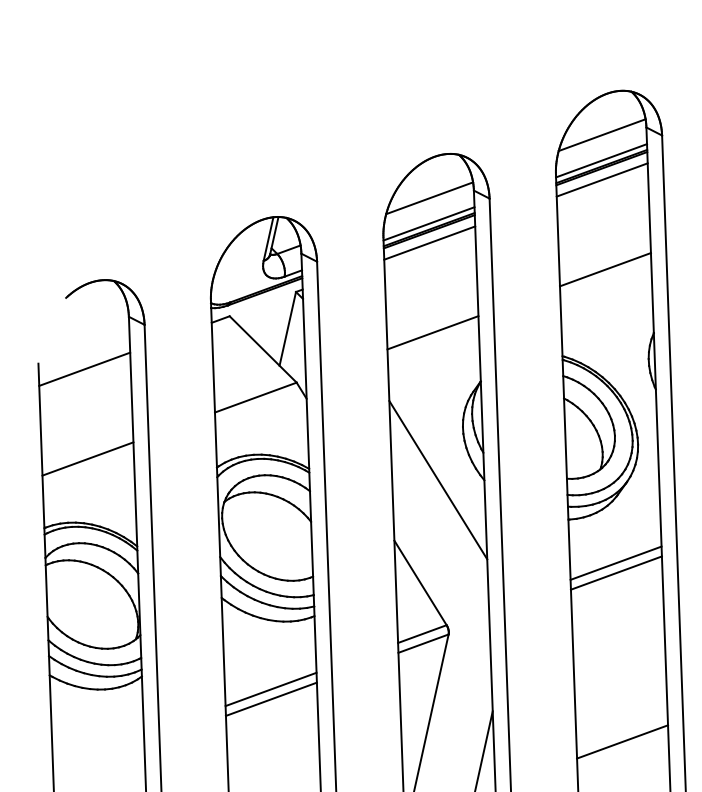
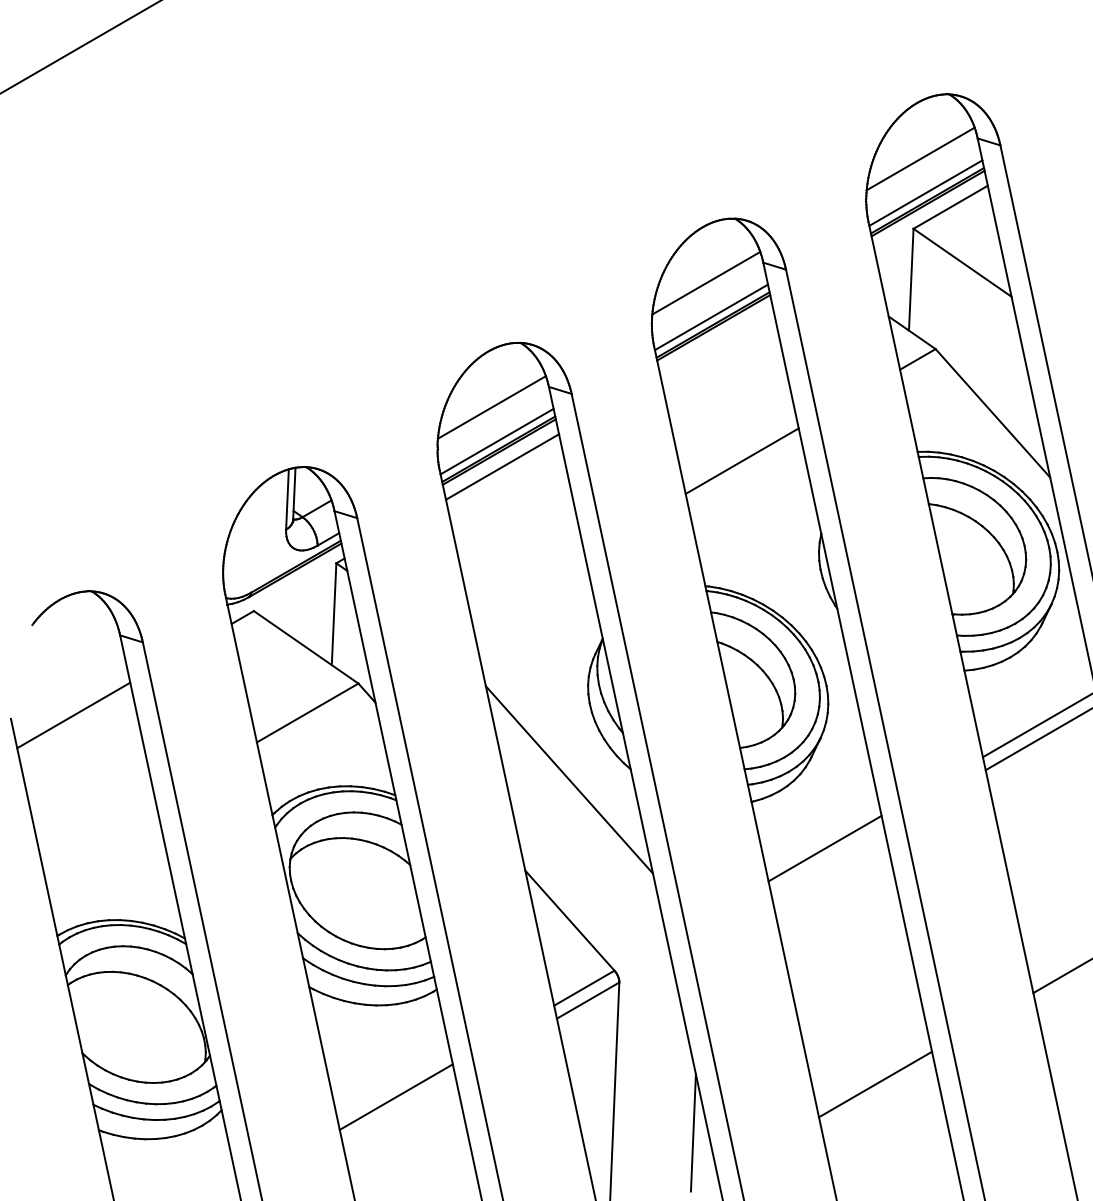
line: (601, 179) -> (716, 342), removed
line: (432, 332) -> (527, 585), removed
line: (87, 458) -> (98, 833), removed
line: (616, 572) -> (827, 861), removed
line: (271, 698) -> (398, 1109), removed

